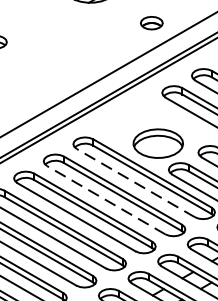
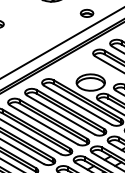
line: (135, 181) -> (77, 104), dashed -> solid
line: (105, 199) -> (60, 114), dashed -> solid

